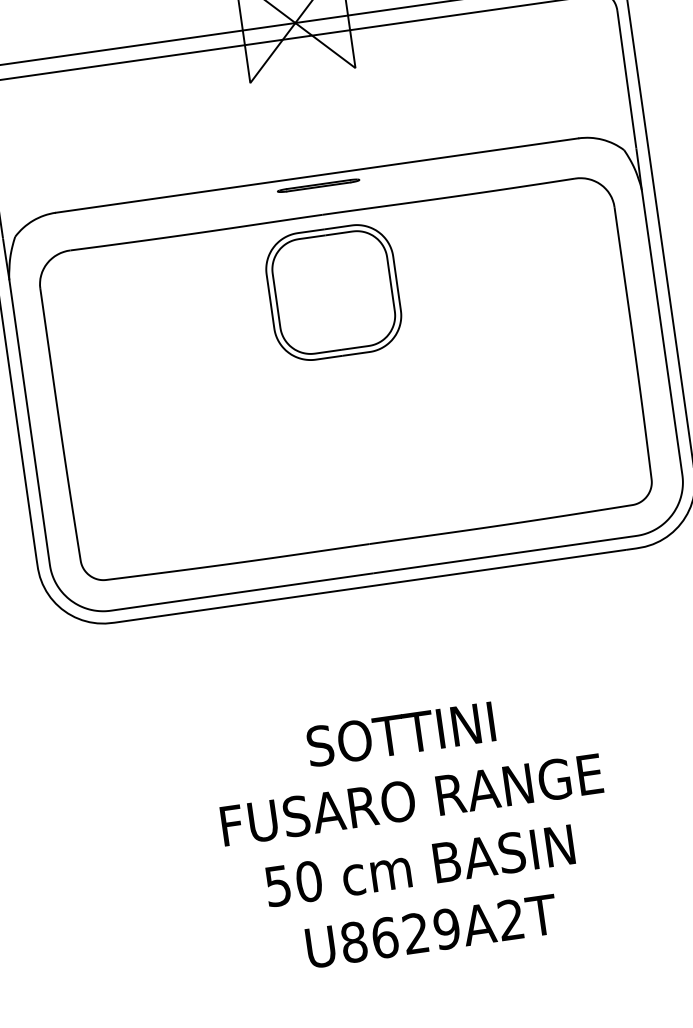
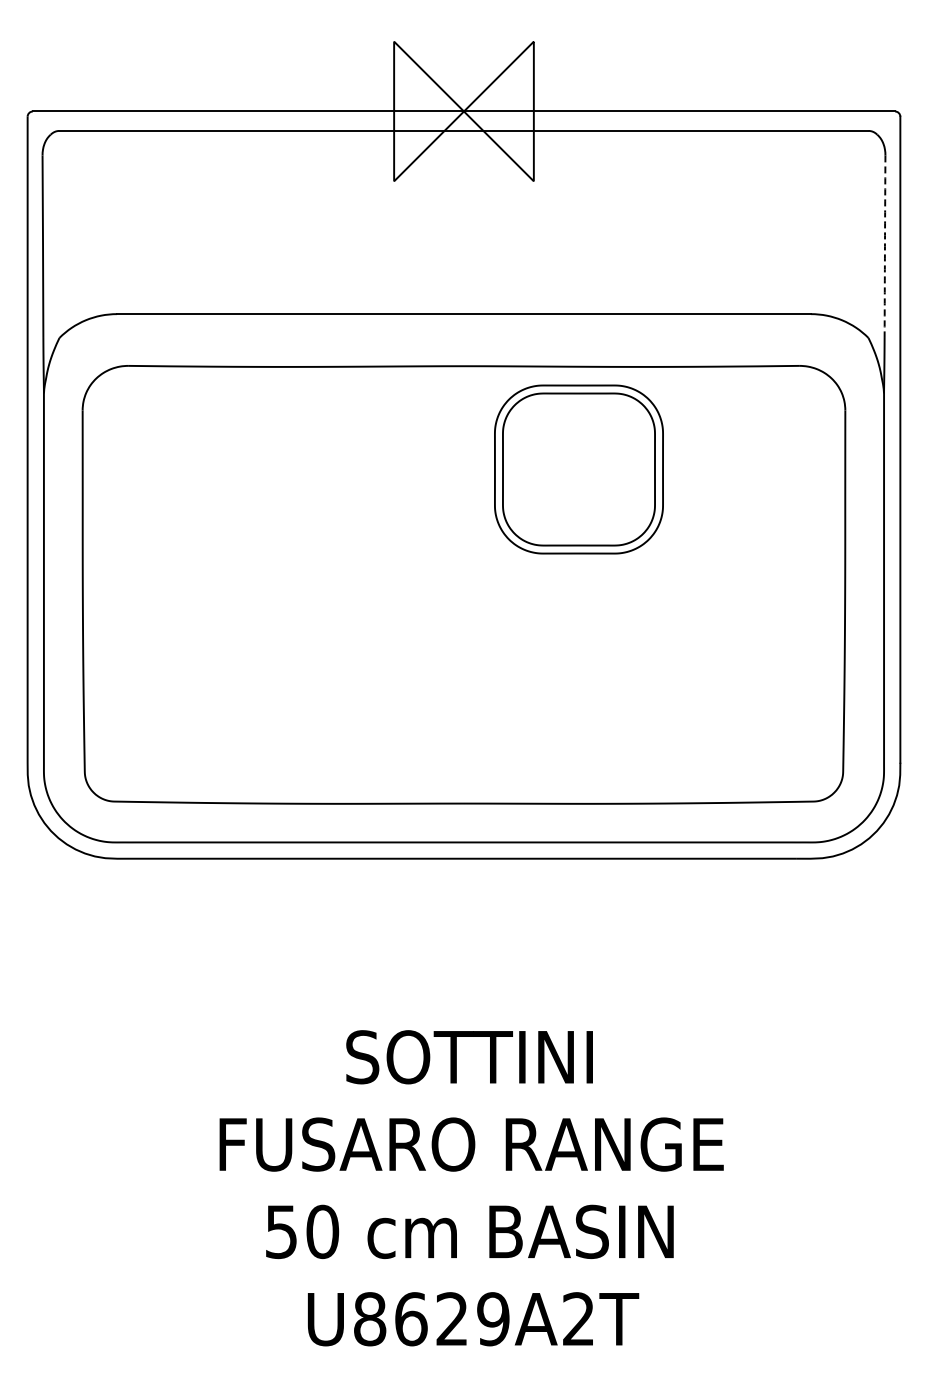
arc: (626, 79) -> (884, 246), solid -> dashed
part: (318, 185) -> (463, 327), removed
part: (333, 292) -> (578, 469), moved

